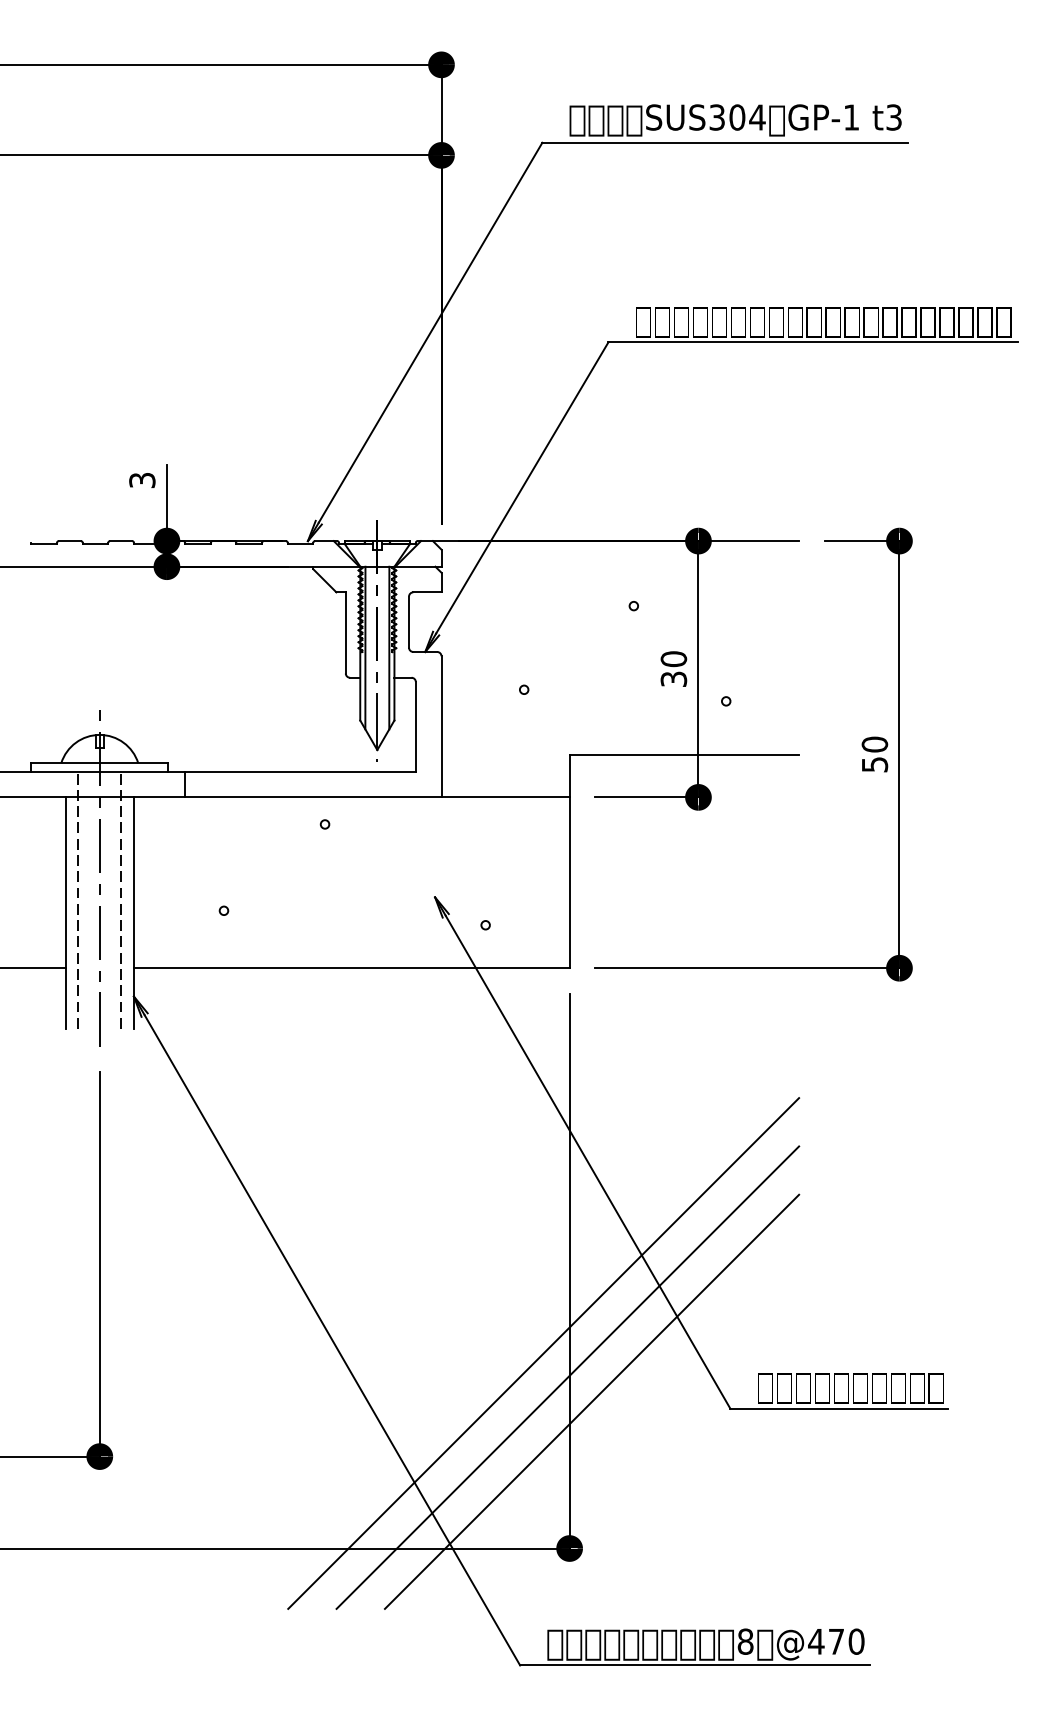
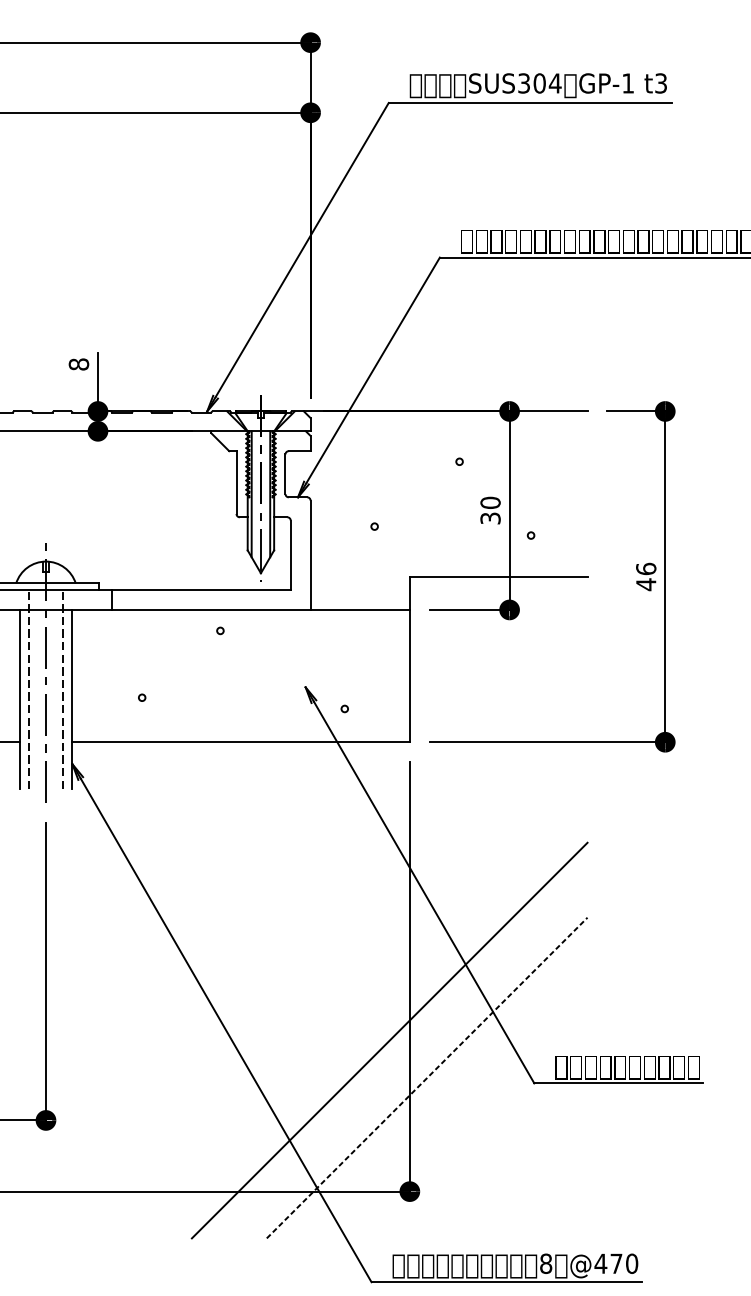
text: (142, 480) -> (79, 364), 3 -> 8
text: (874, 754) -> (645, 576), 50 -> 46
line: (567, 1377) -> (408, 1059), removed
line: (592, 1401) -> (427, 1077), solid -> dashed

